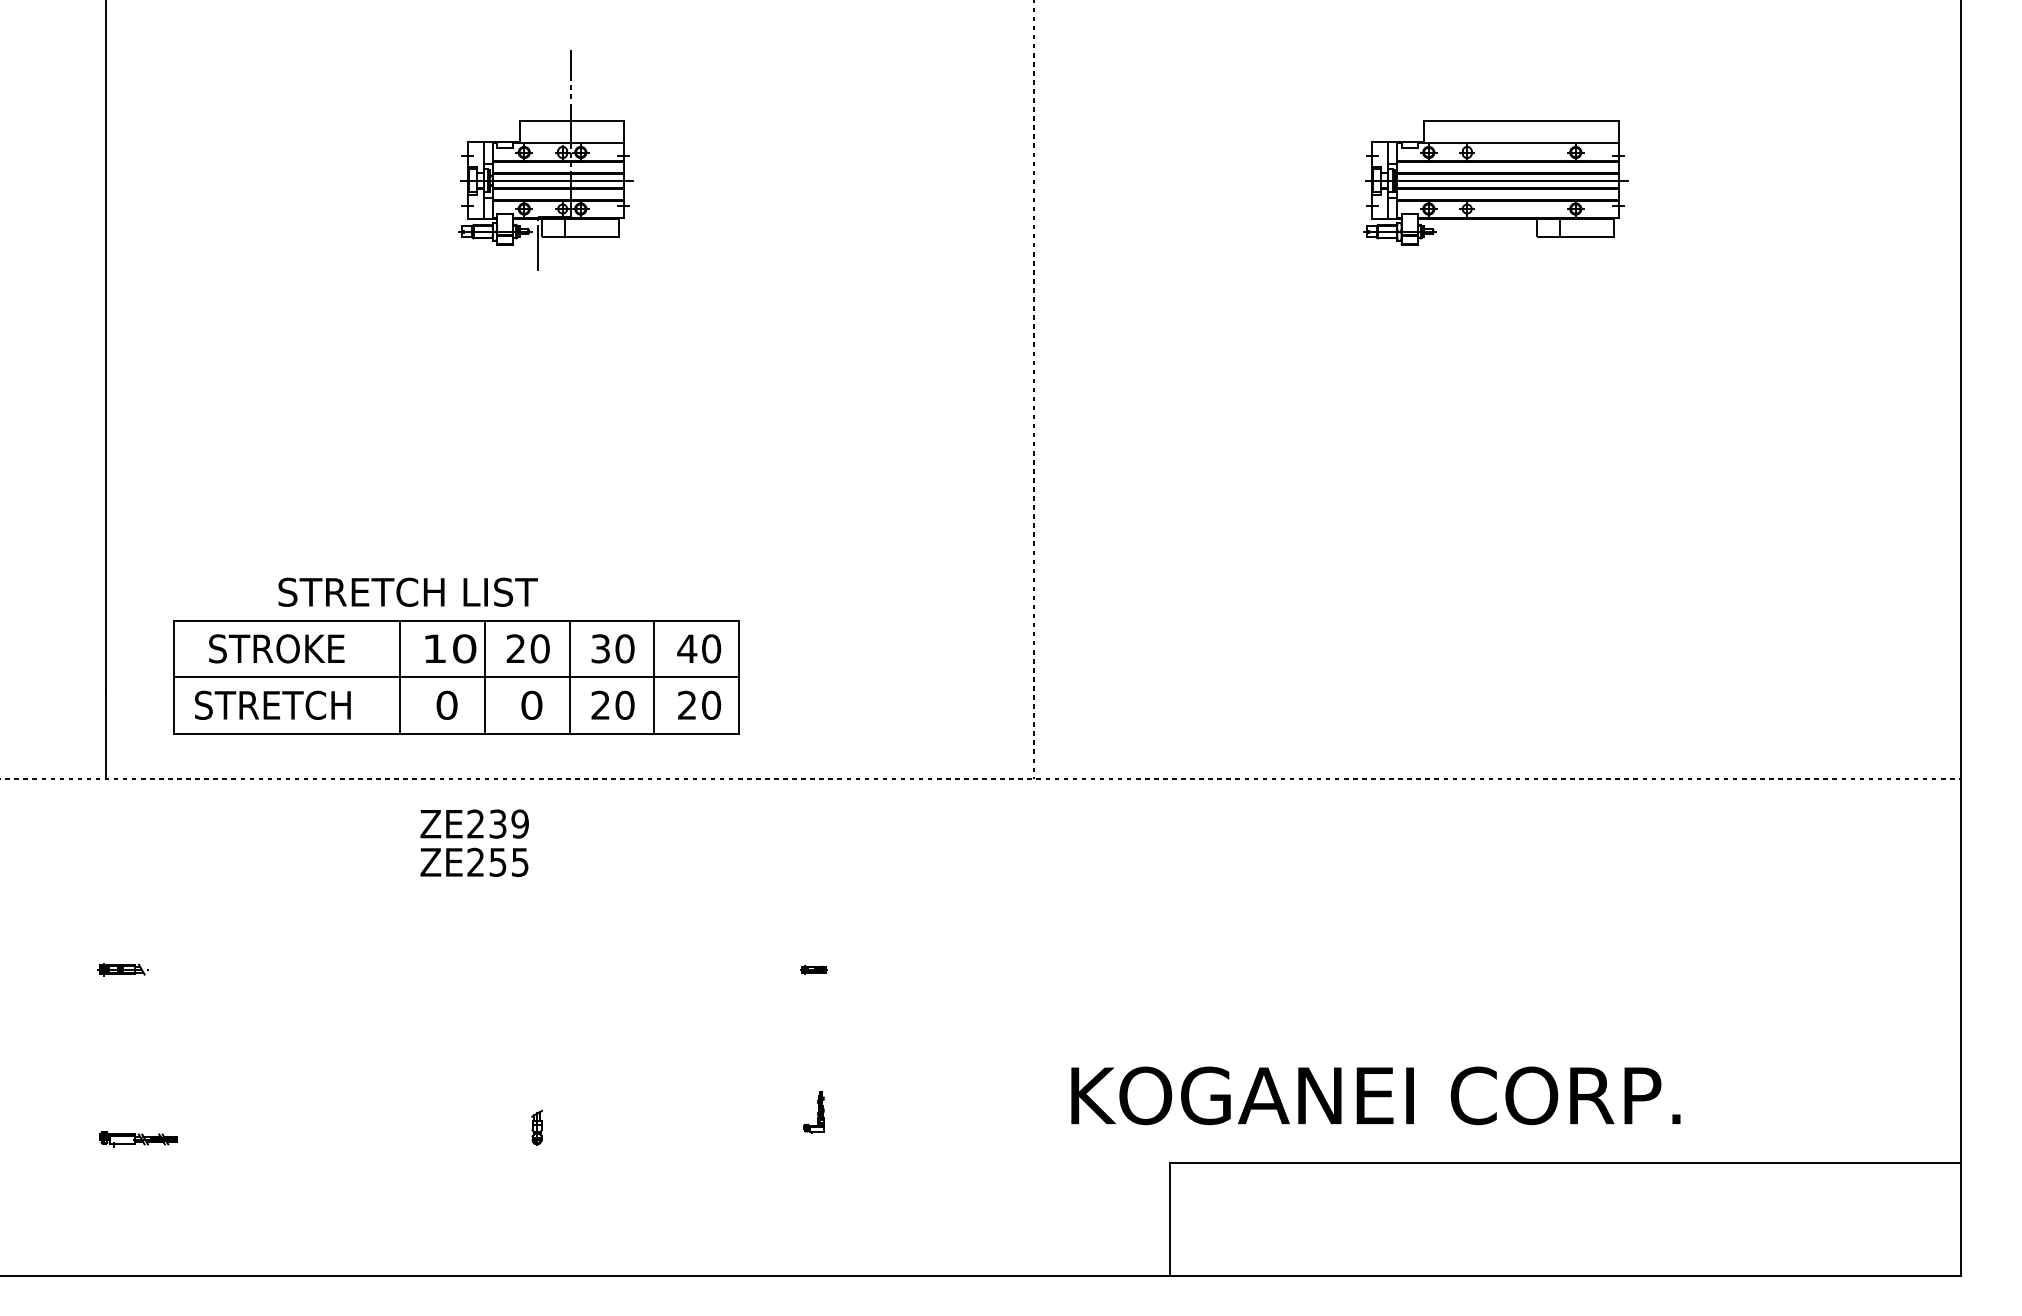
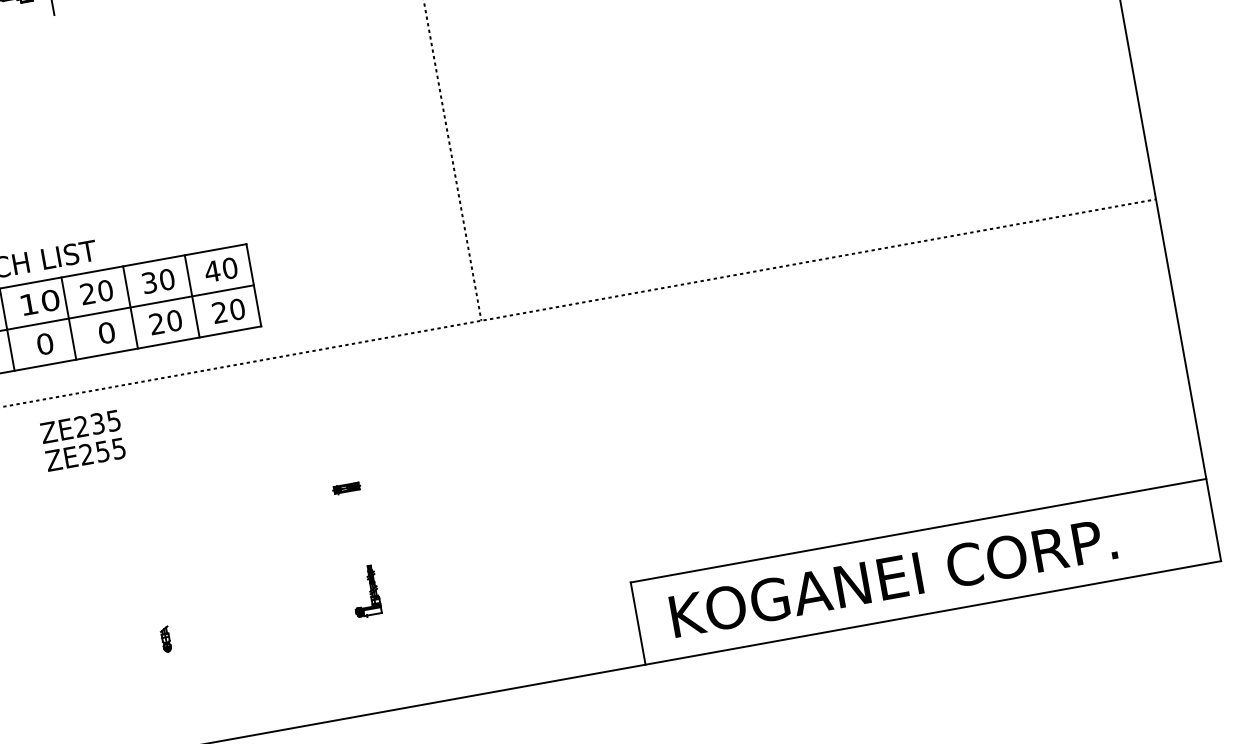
text: (519, 823) -> (113, 420), ZE239 -> ZE235
part: (813, 969) -> (346, 488), size x1.43
text: (1375, 1095) -> (893, 577), moved
part: (813, 1112) -> (364, 592), size x1.67

